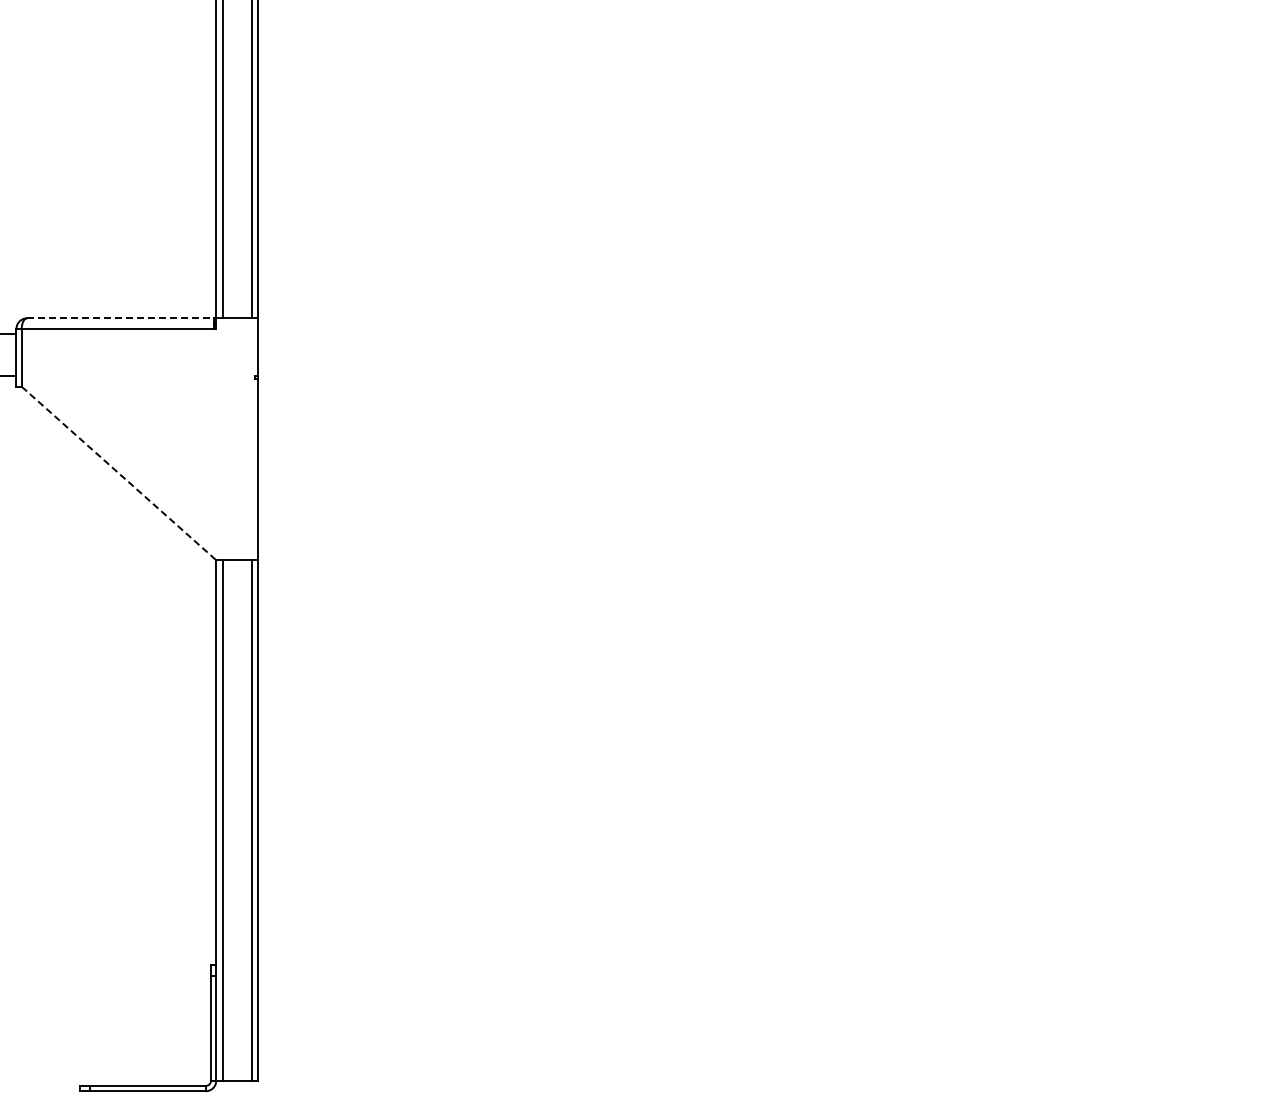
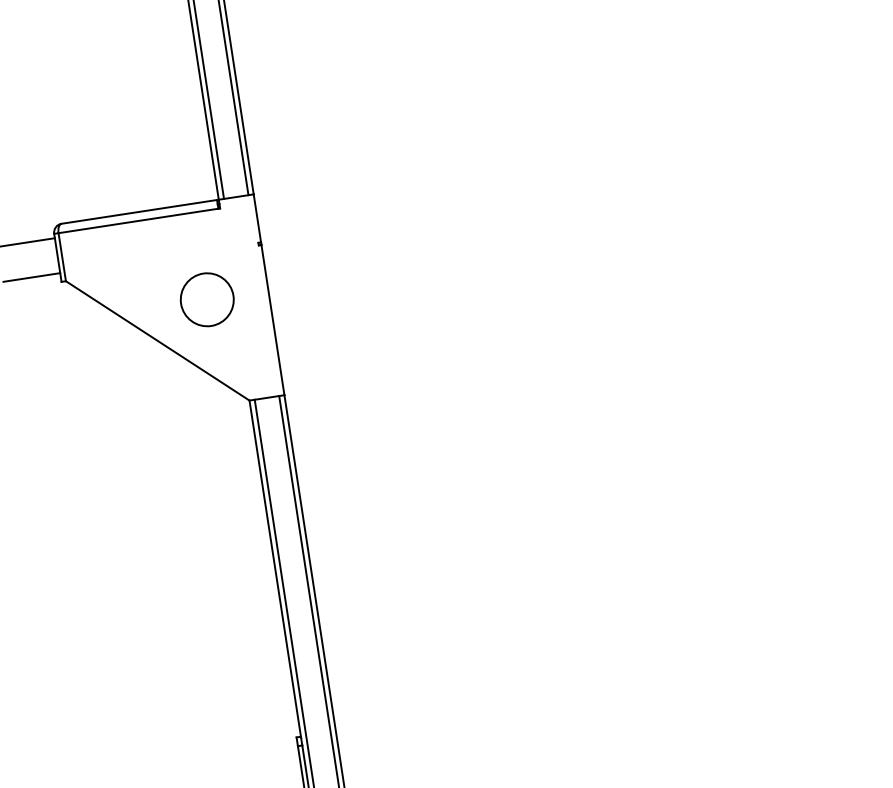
line: (120, 318) -> (139, 211), dashed -> solid
circle: (184, 433) -> (207, 299), added
line: (119, 473) -> (158, 340), dashed -> solid

